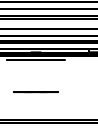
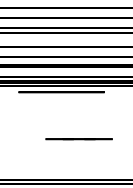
line: (35, 92) -> (78, 139), moved

